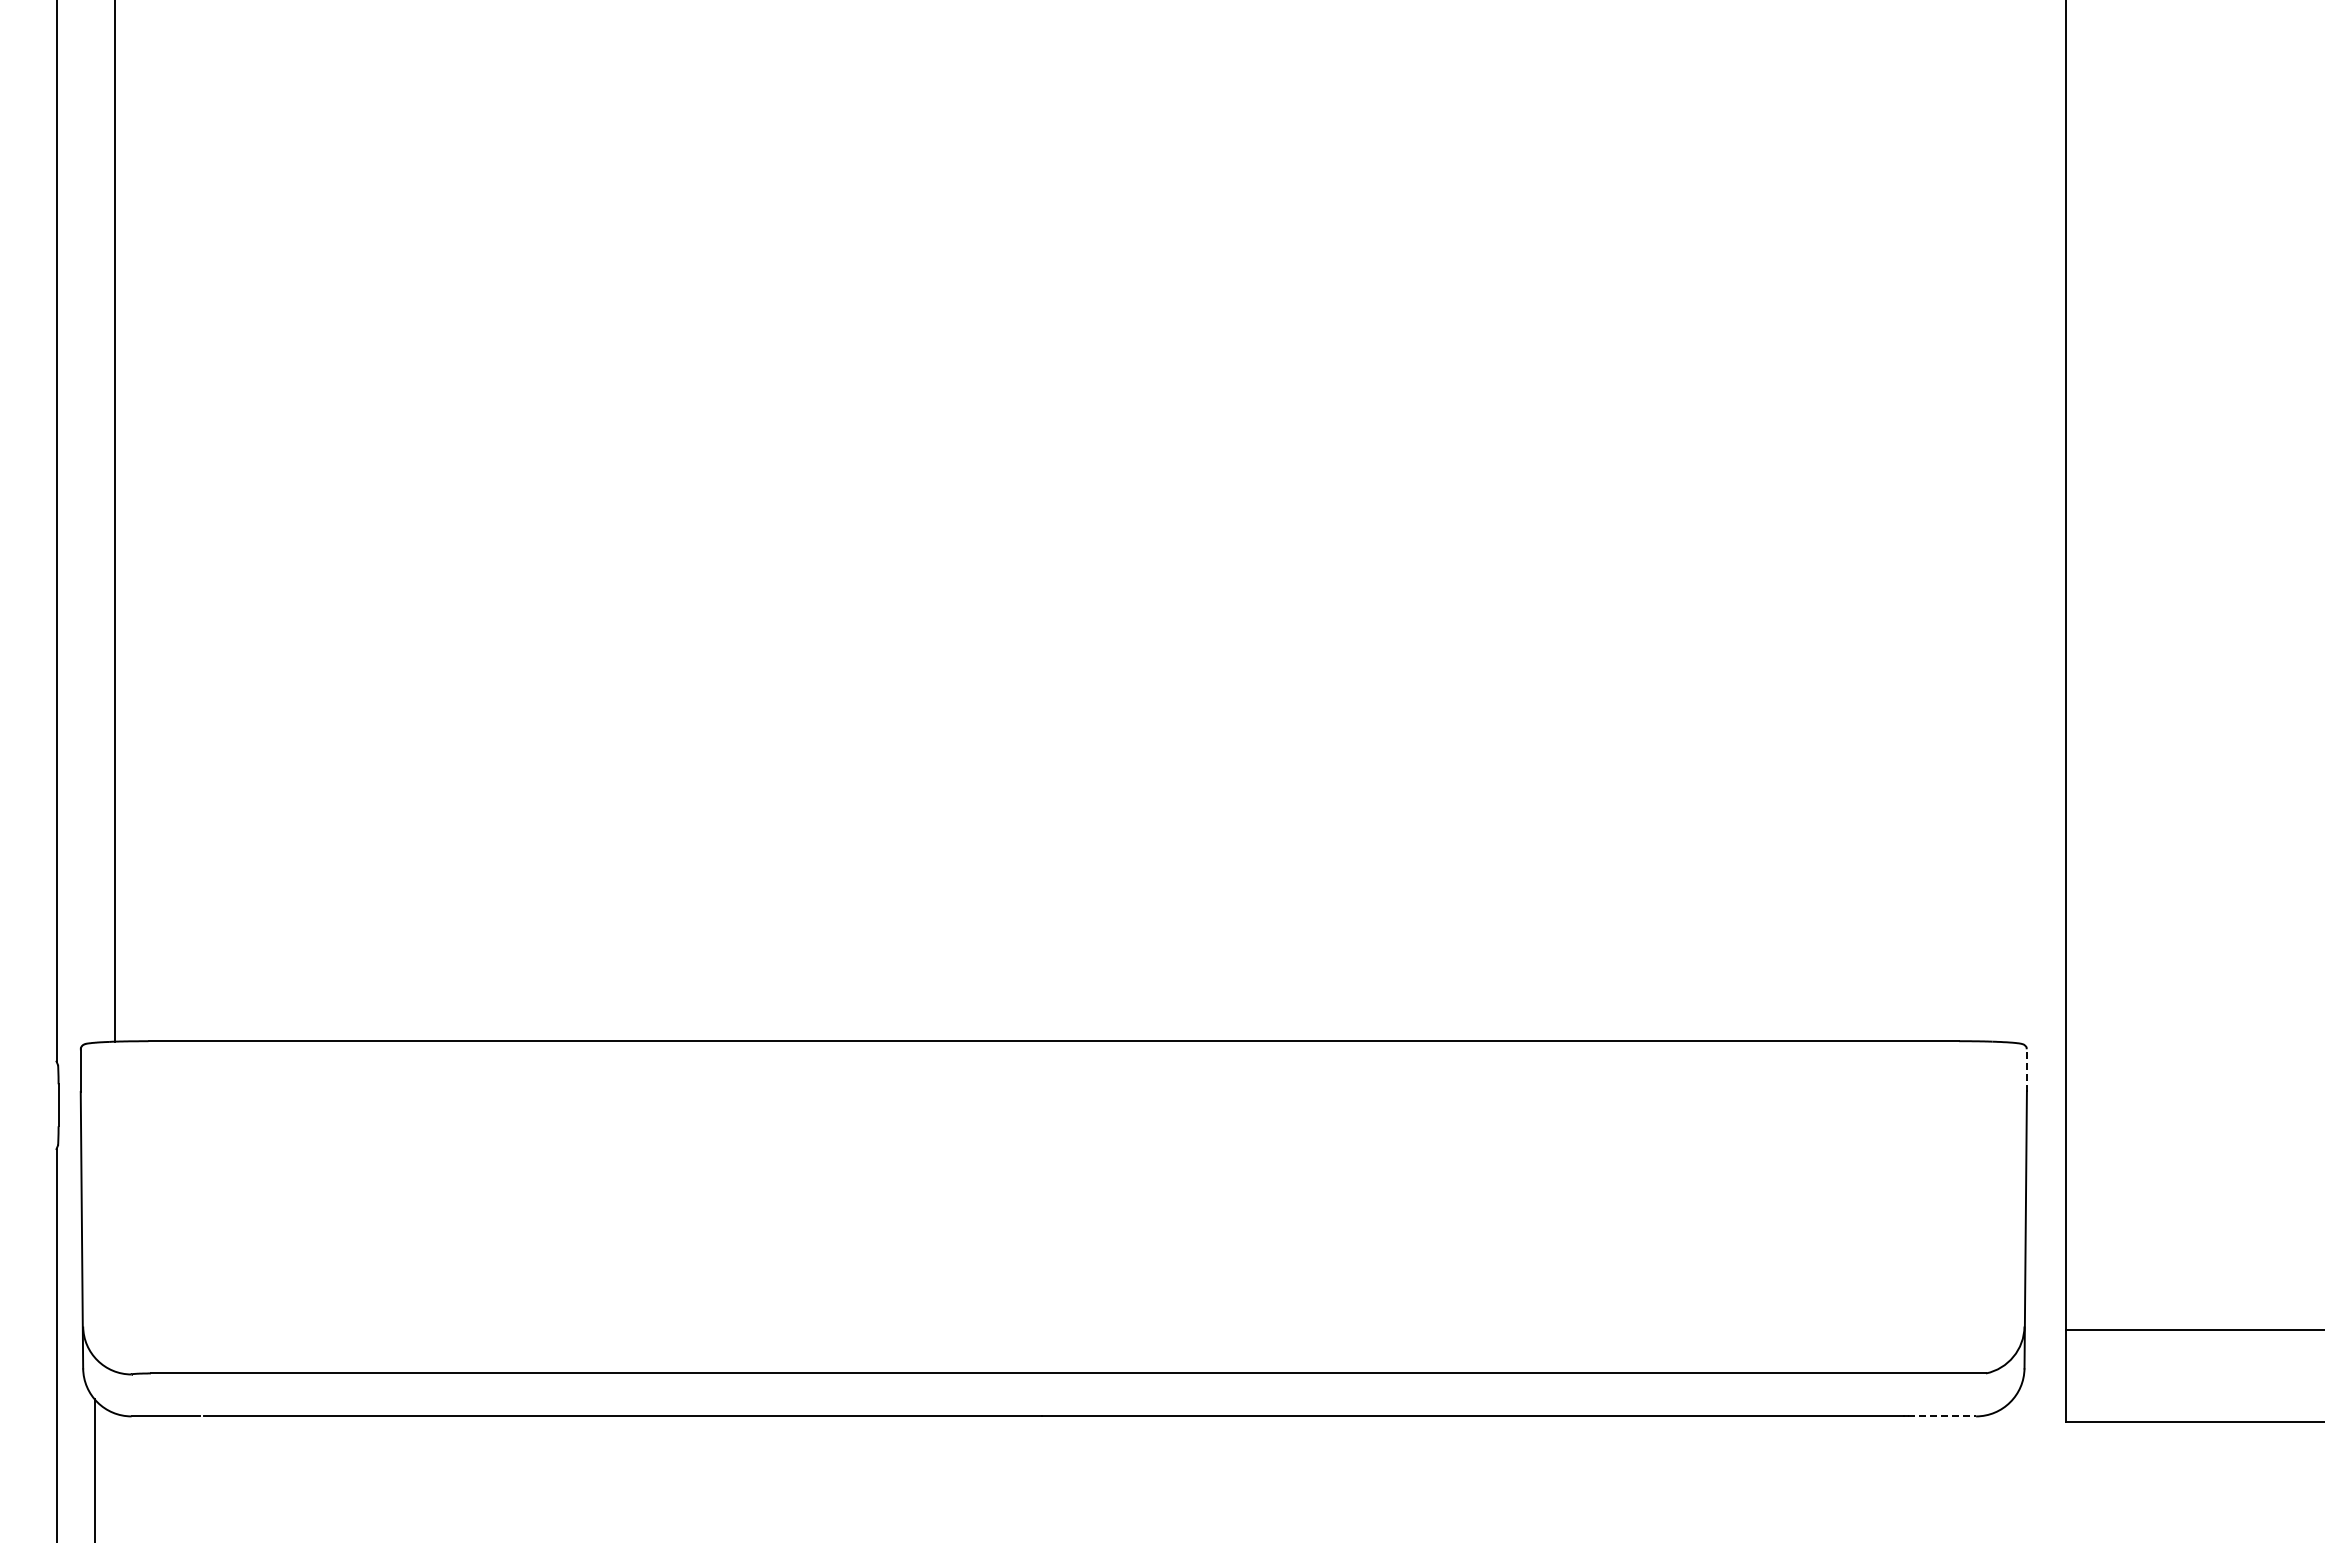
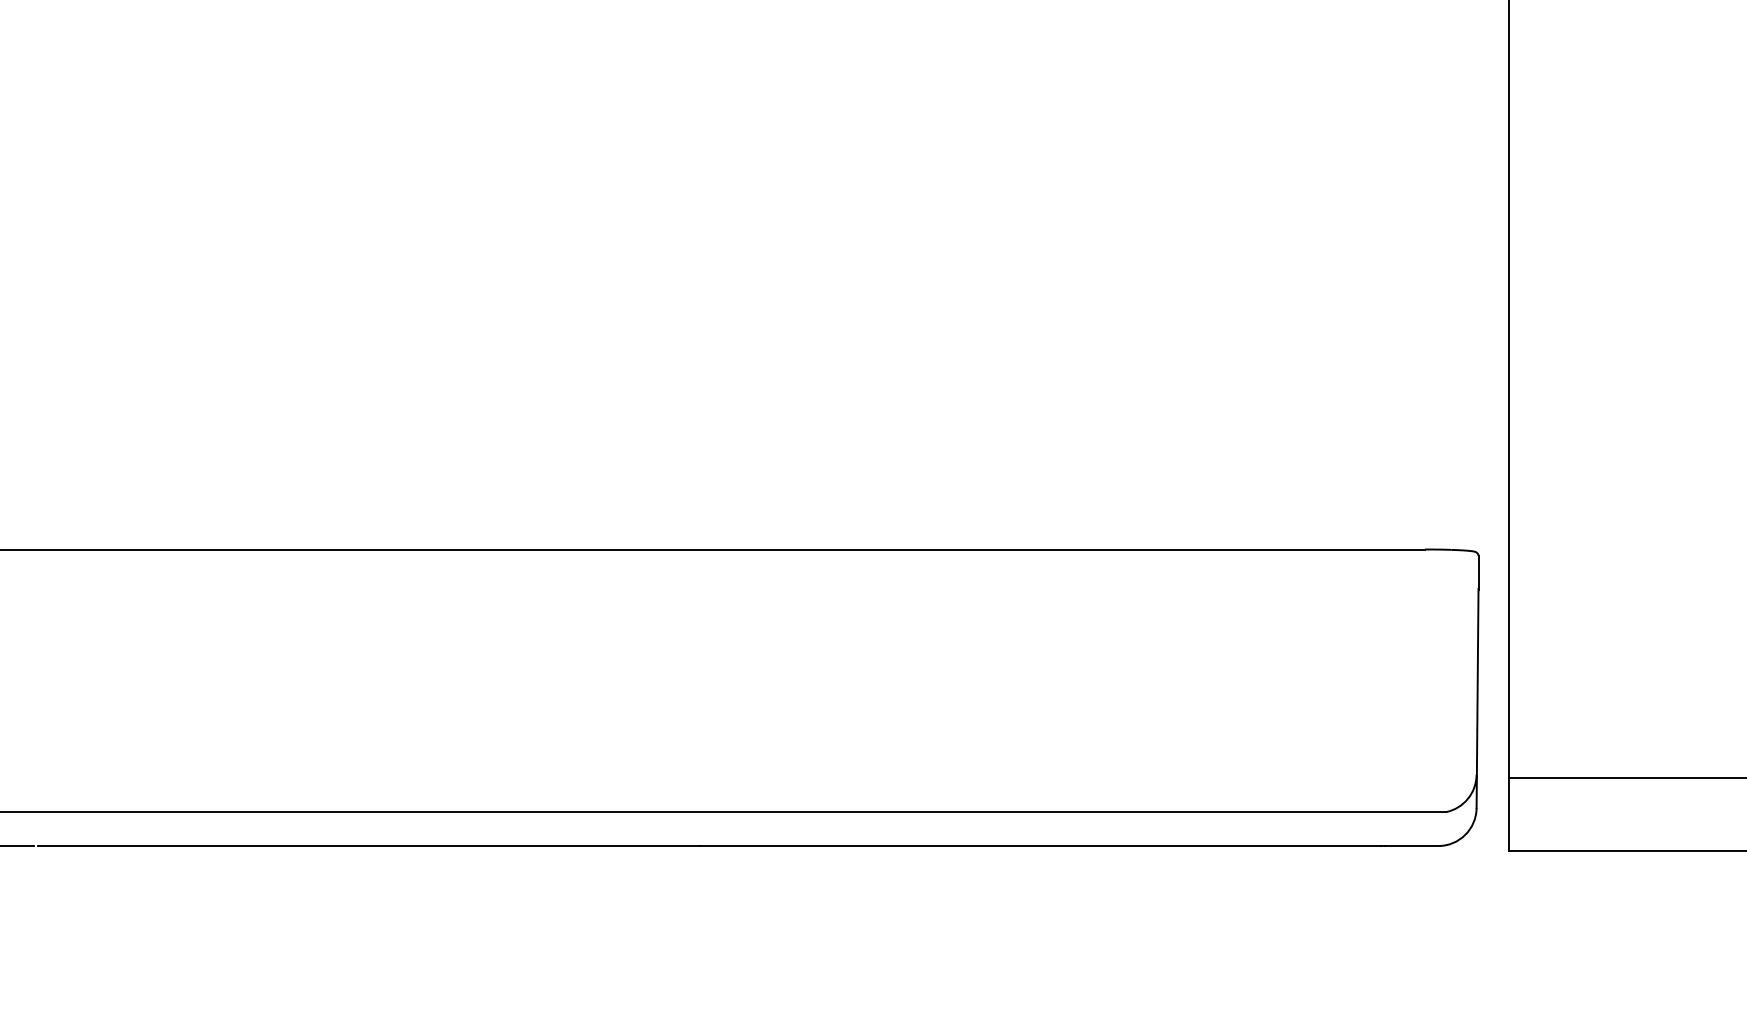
line: (2026, 1070) -> (1478, 572), dashed -> solid
line: (1942, 1416) -> (1411, 846), dashed -> solid

